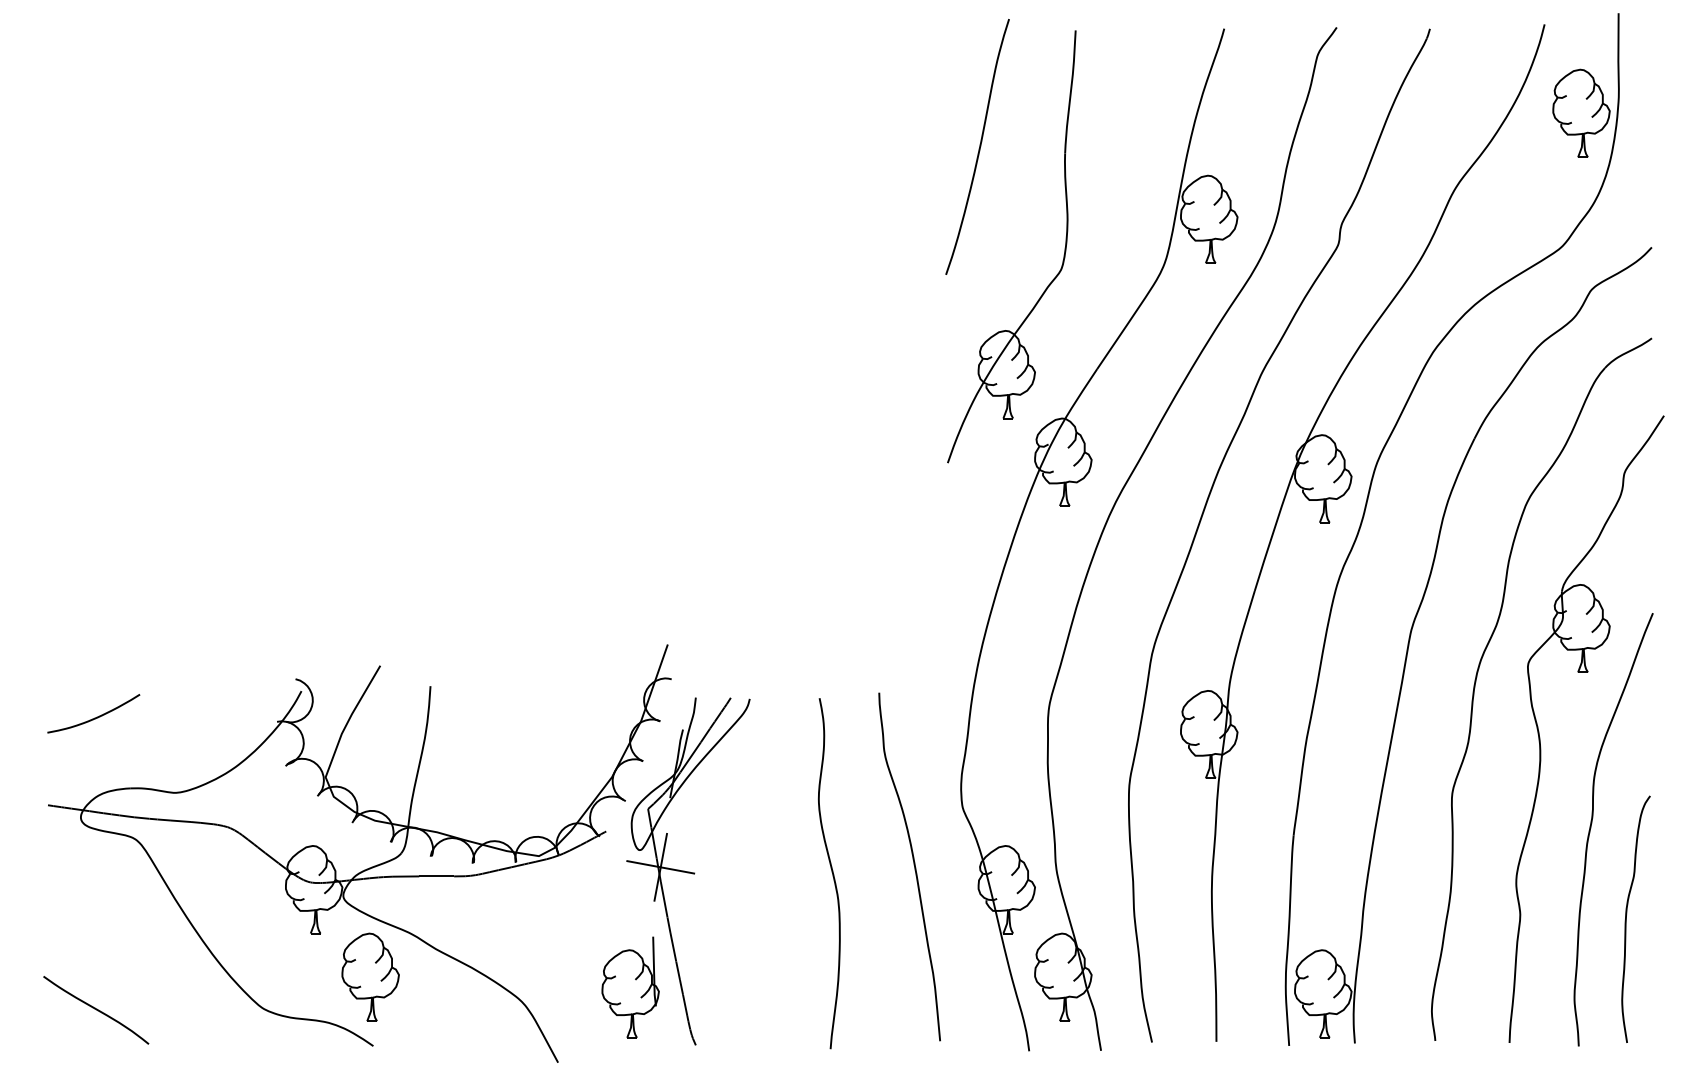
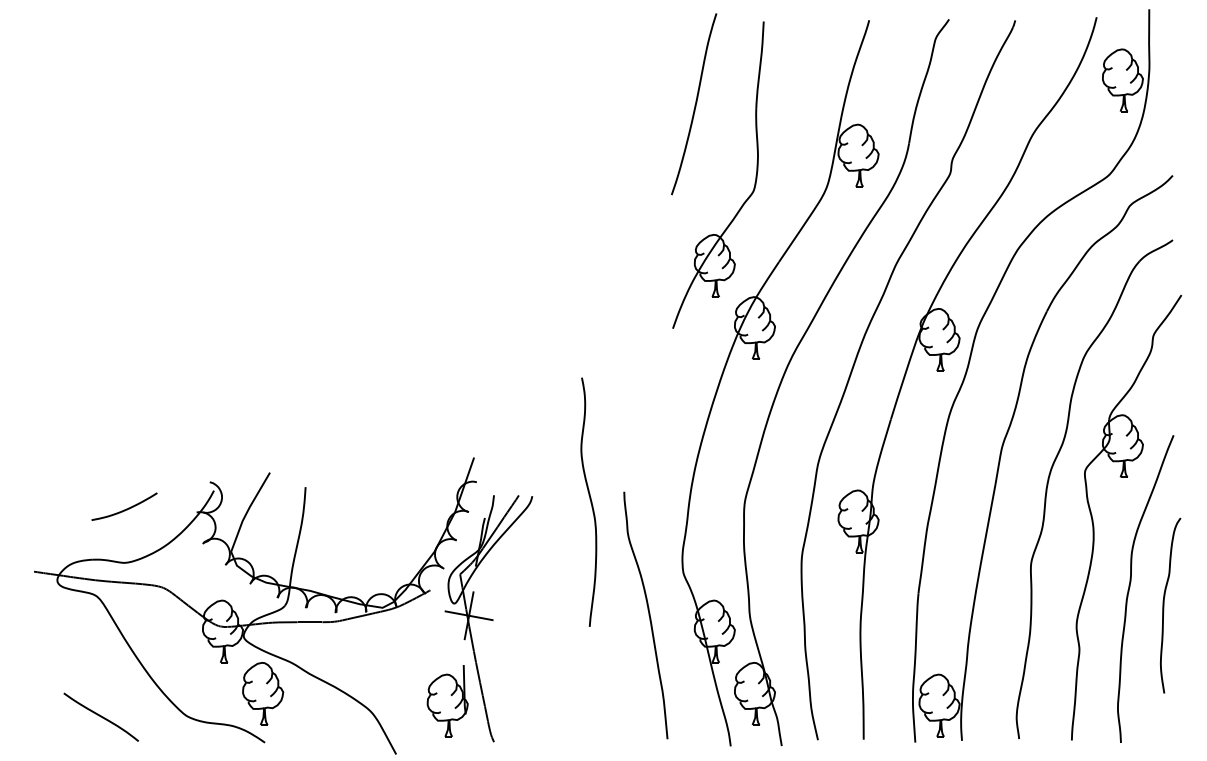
curve: (96, 716) -> (126, 508), moved
curve: (831, 872) -> (590, 501), moved
curve: (1627, 919) -> (1164, 605), moved
curve: (95, 1009) -> (100, 716), moved

